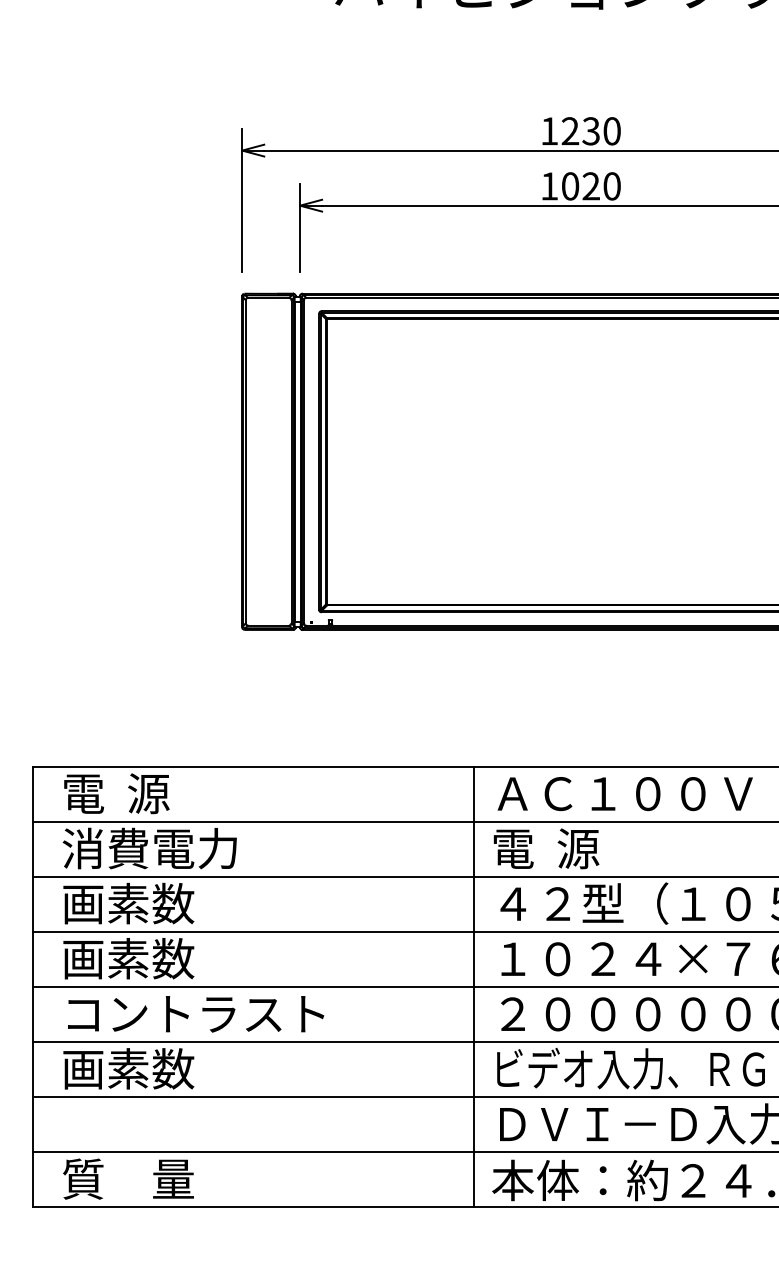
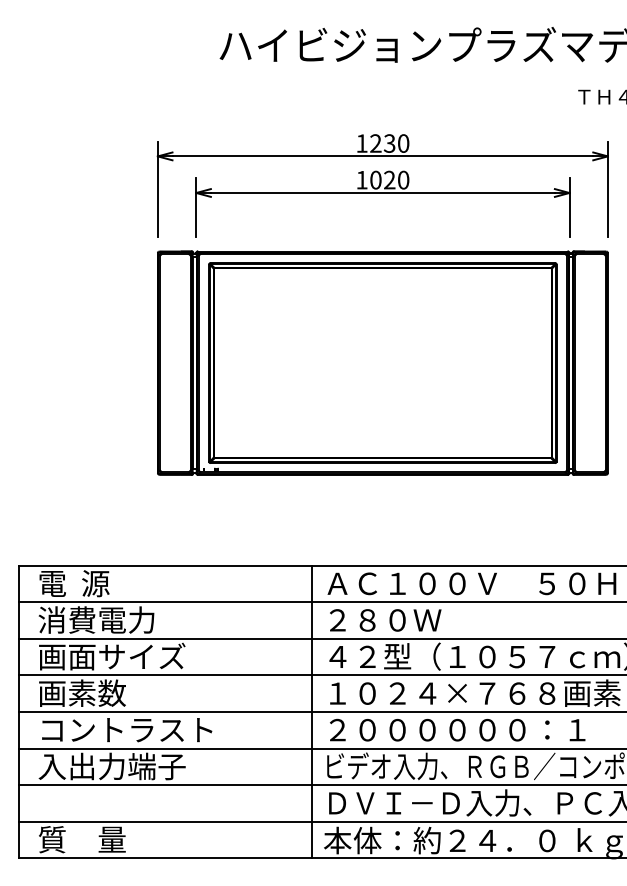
text: (581, 847) -> (383, 619), 電  源 -> ２８０Ｗ
text: (195, 903) -> (126, 656), 画素数 -> 画面サイズ
text: (172, 1068) -> (111, 766), 画素数 -> 入出力端子

